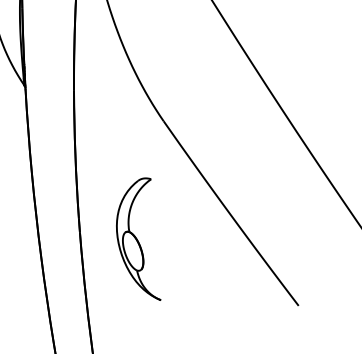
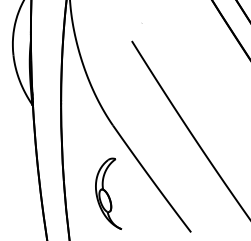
part: (138, 238) -> (108, 193), moved

